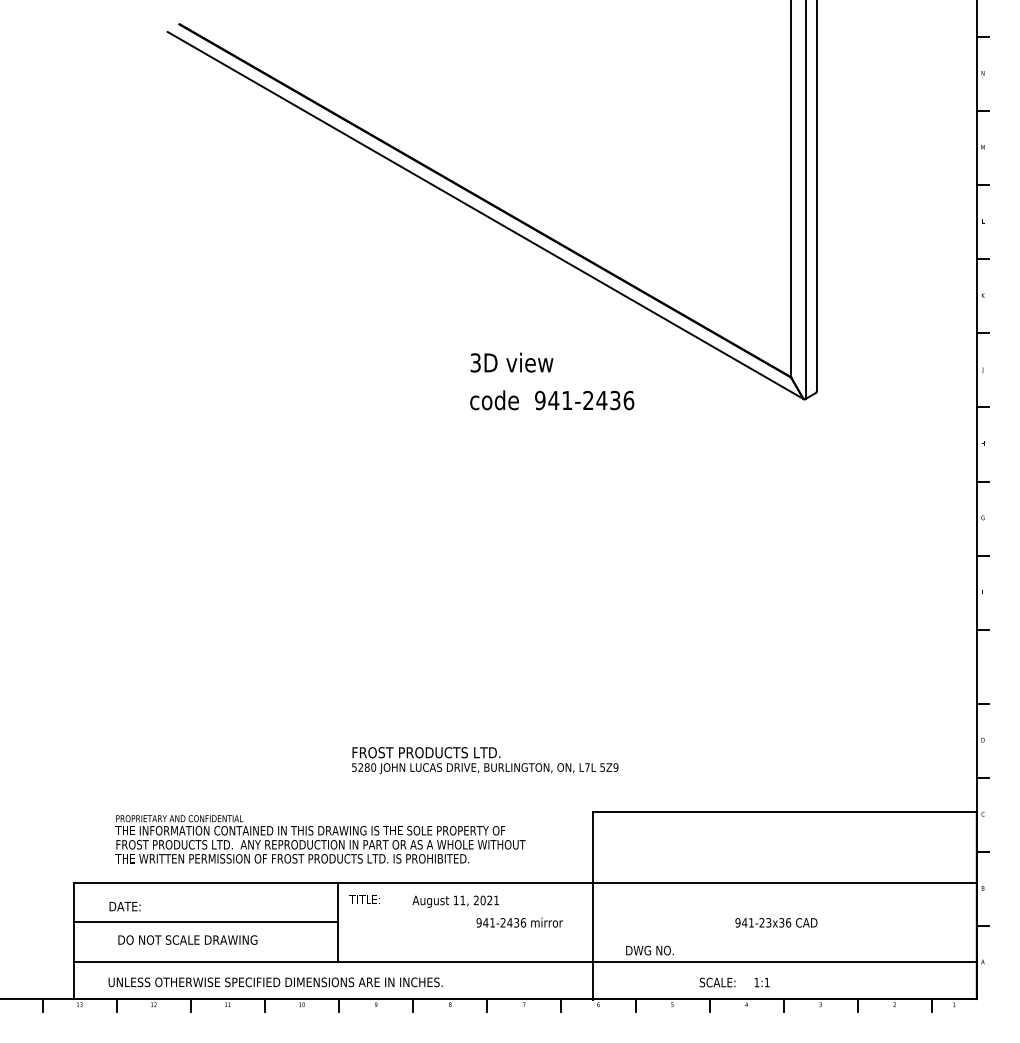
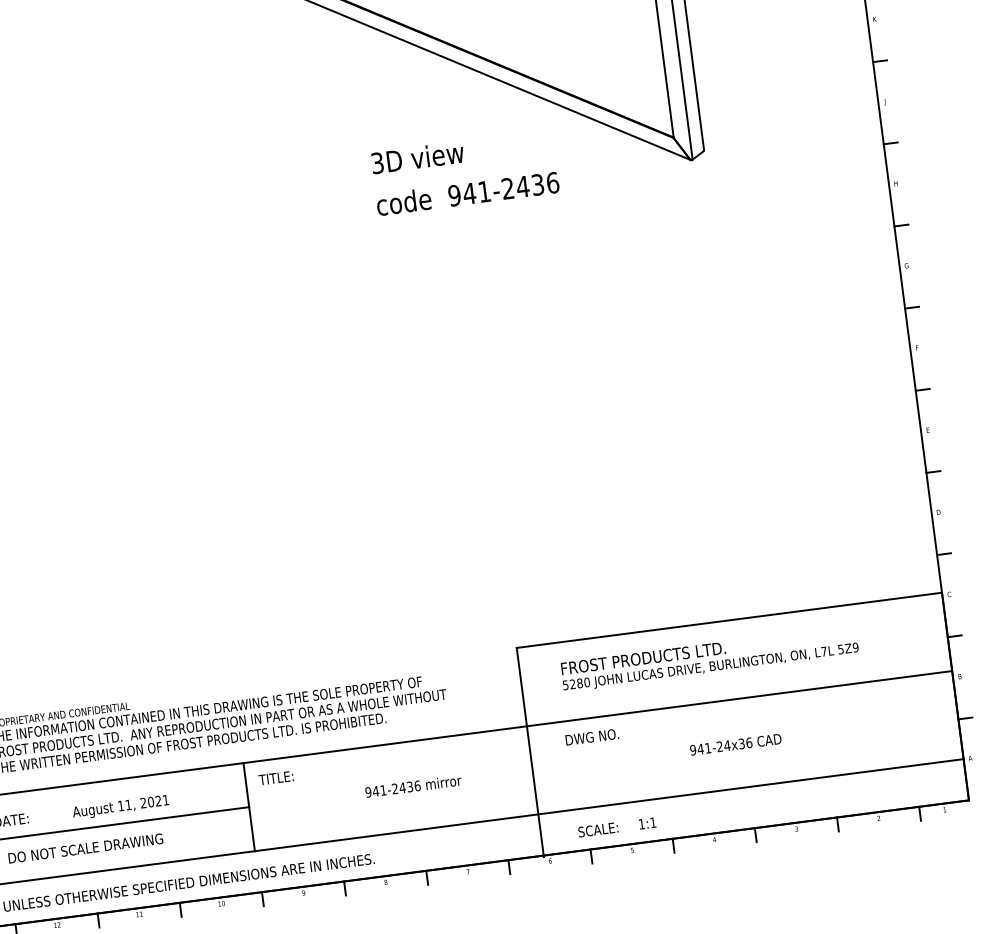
text: (552, 381) -> (465, 172), moved
text: (485, 760) -> (710, 658), moved
text: (455, 901) -> (120, 807), moved
text: (519, 922) -> (413, 786), moved
text: (768, 922) -> (726, 745), 941-23x36 -> 941-24x36
text: (649, 950) -> (591, 737), moved
text: (734, 982) -> (616, 827), moved

